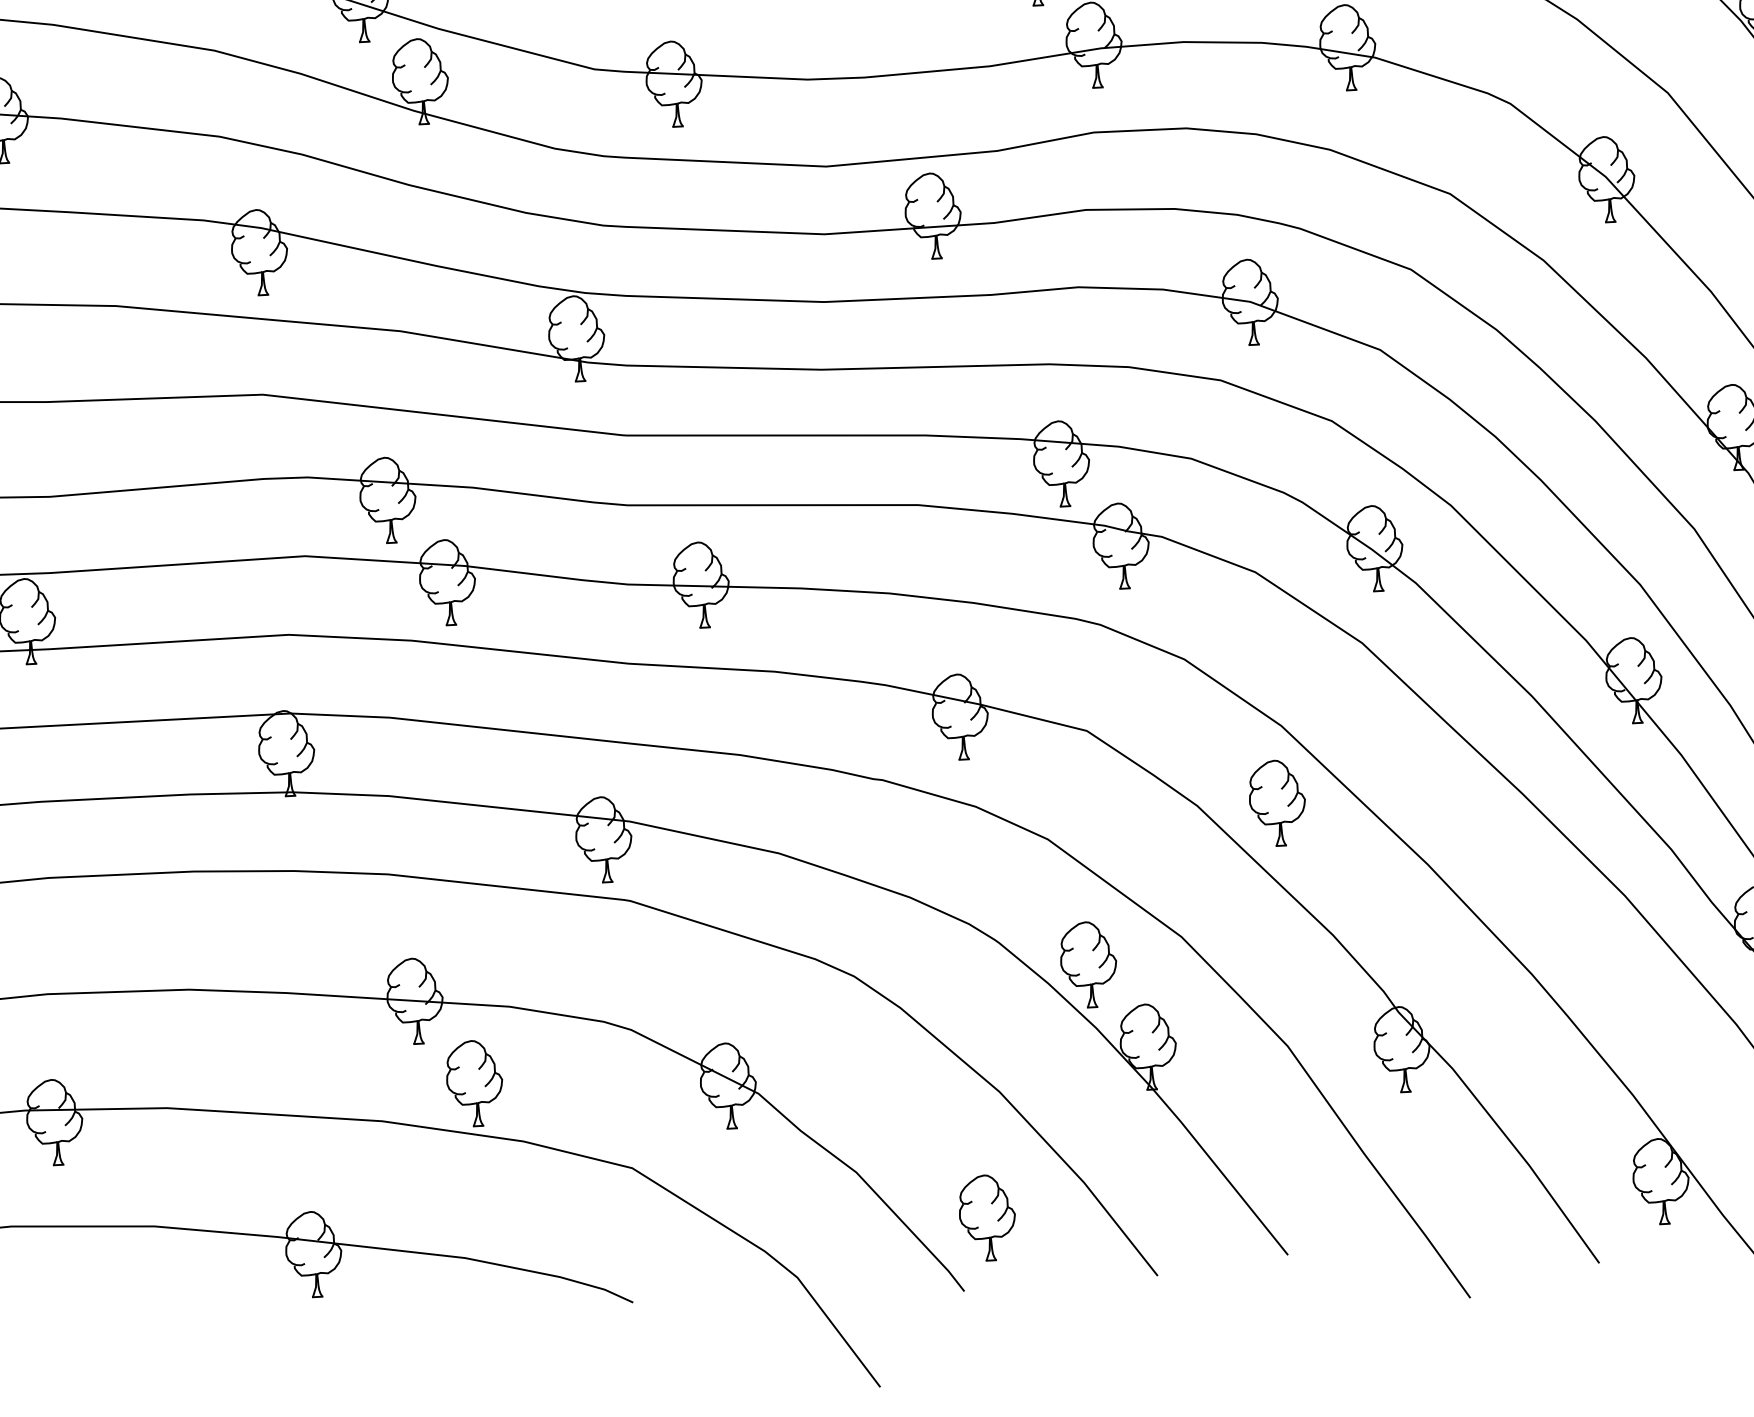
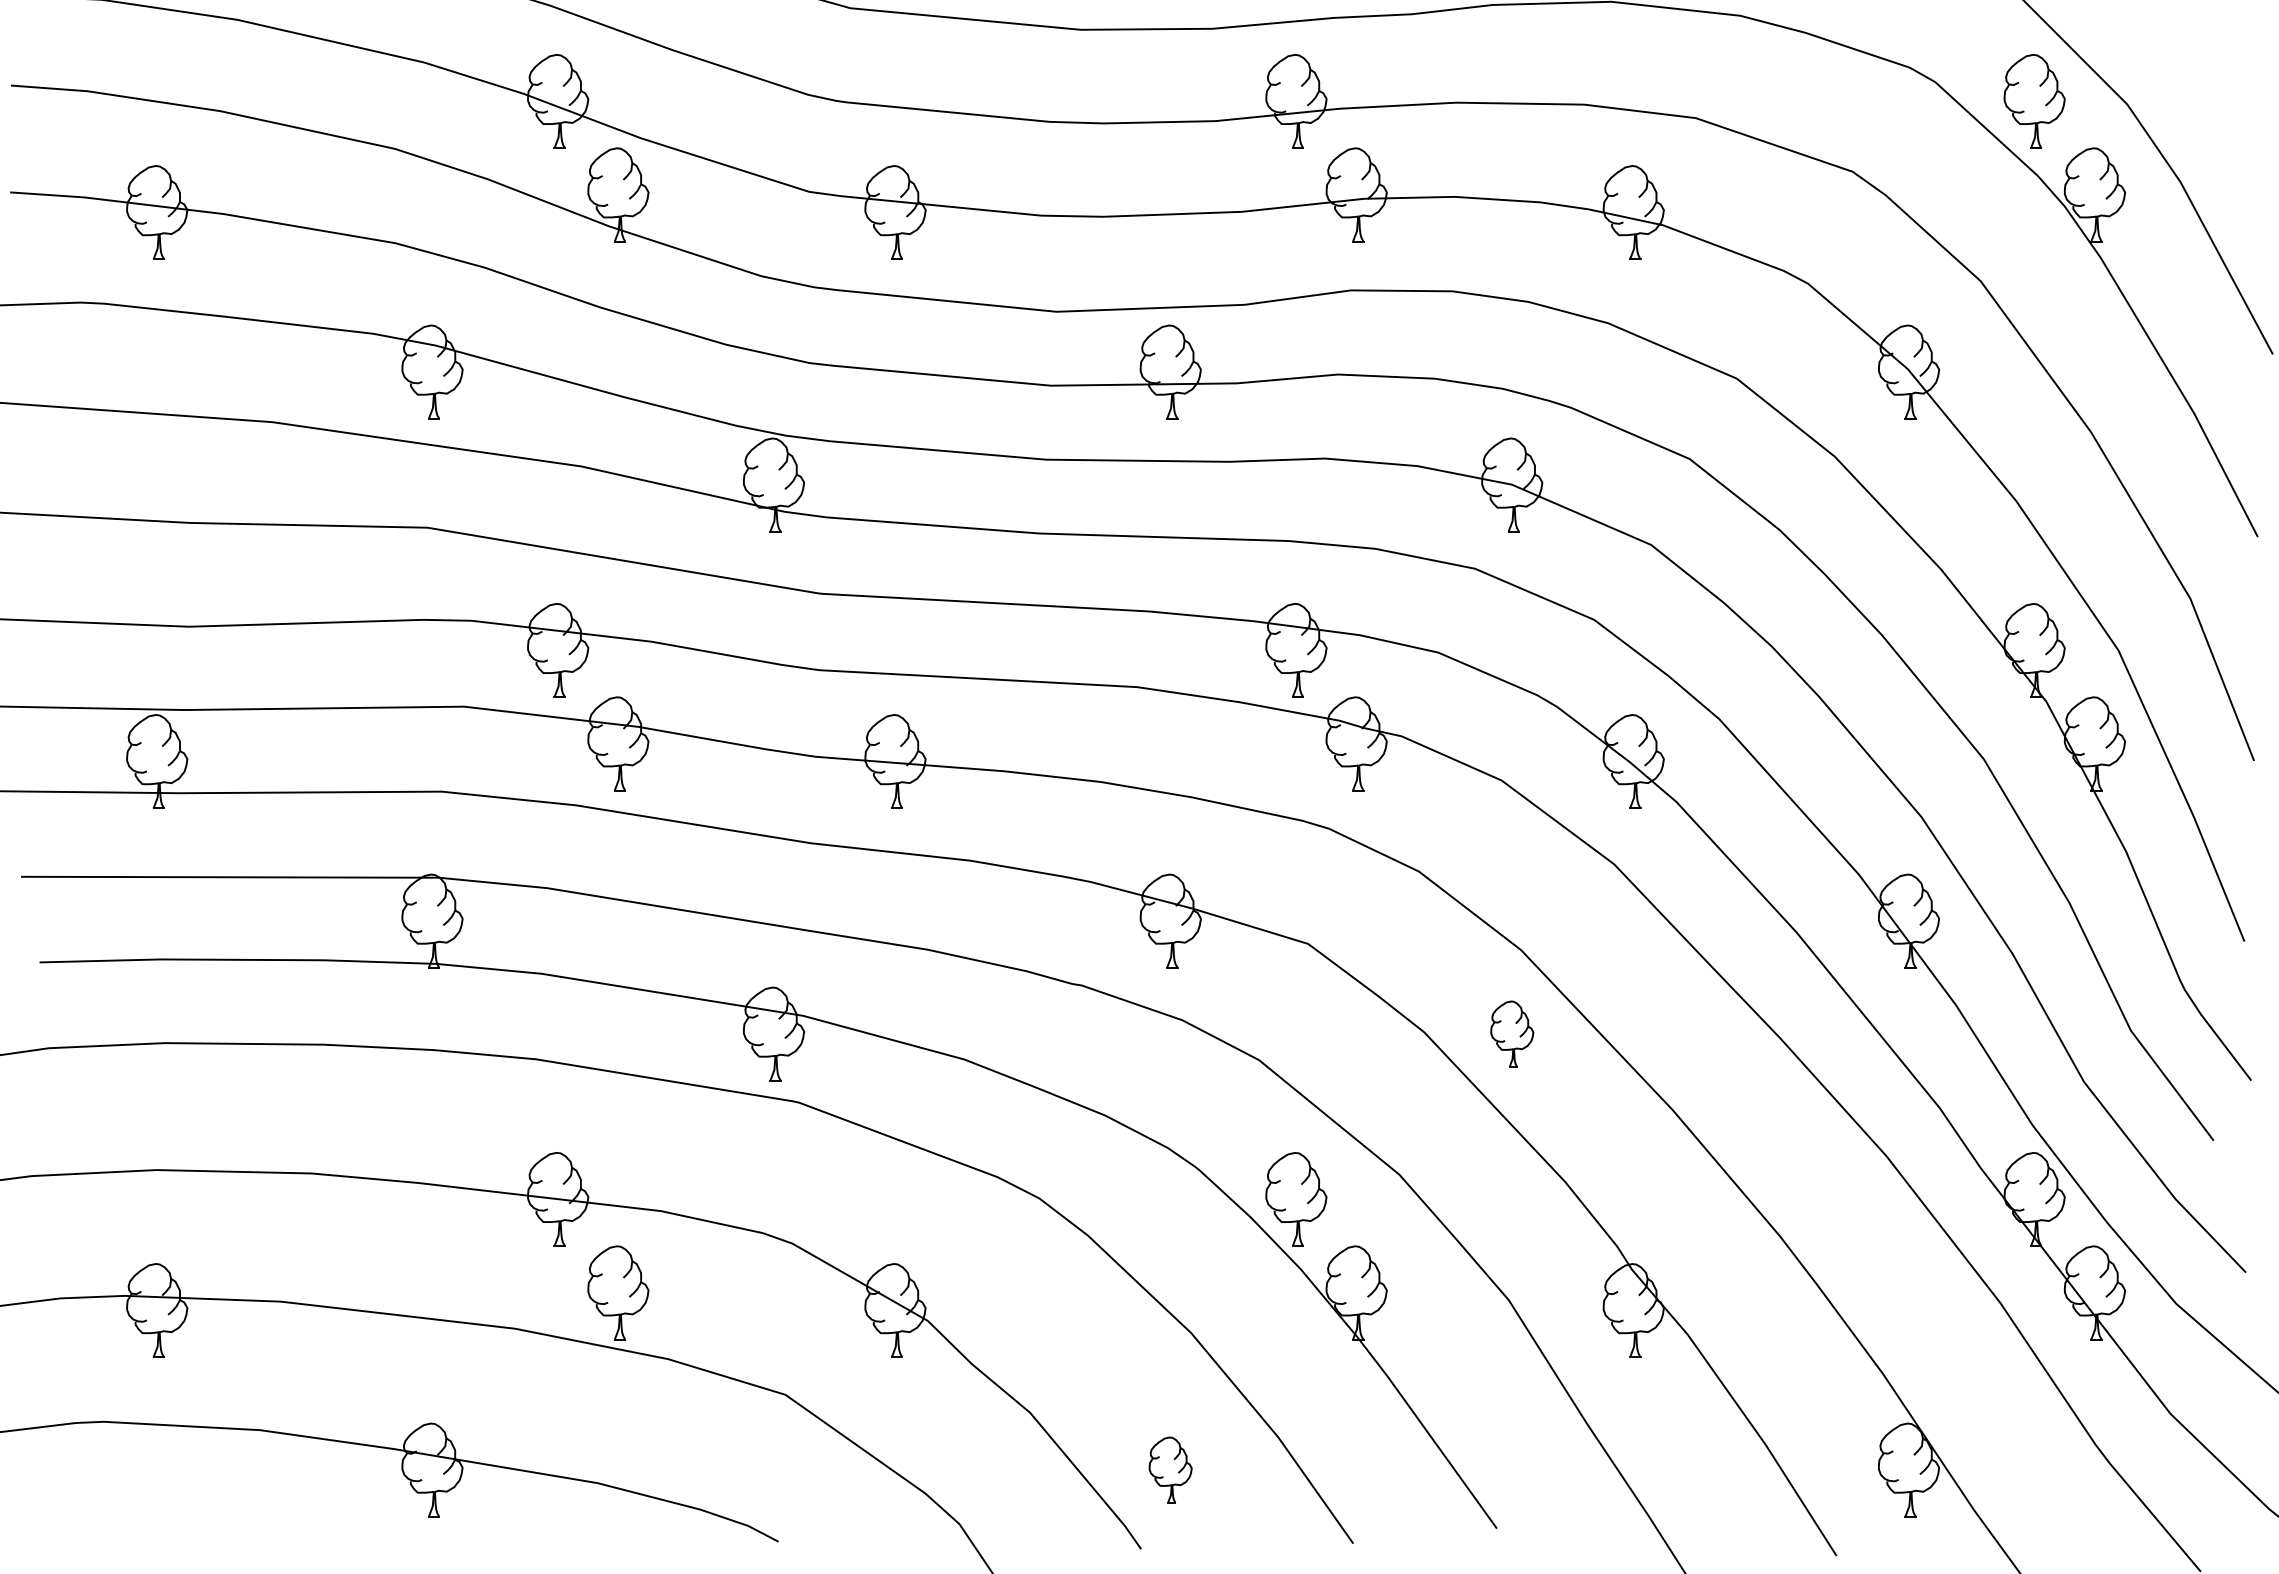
part: (1277, 802) -> (1512, 1033), size x0.7
part: (987, 1217) -> (1170, 1469), size x0.7

